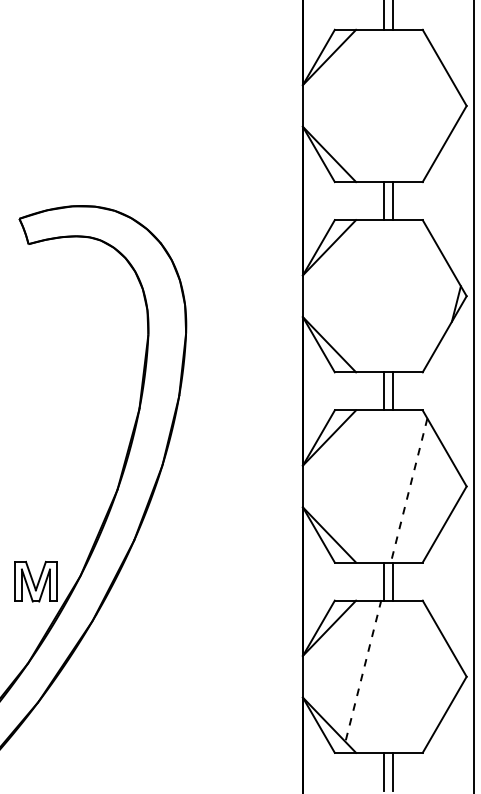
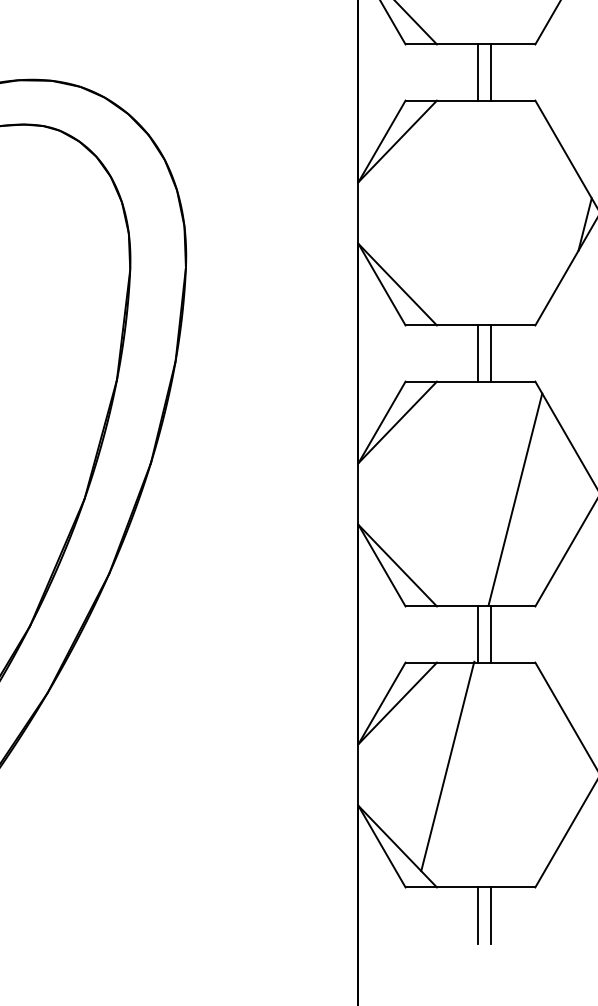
line: (409, 490) -> (515, 499), dashed -> solid
line: (363, 671) -> (447, 767), dashed -> solid

